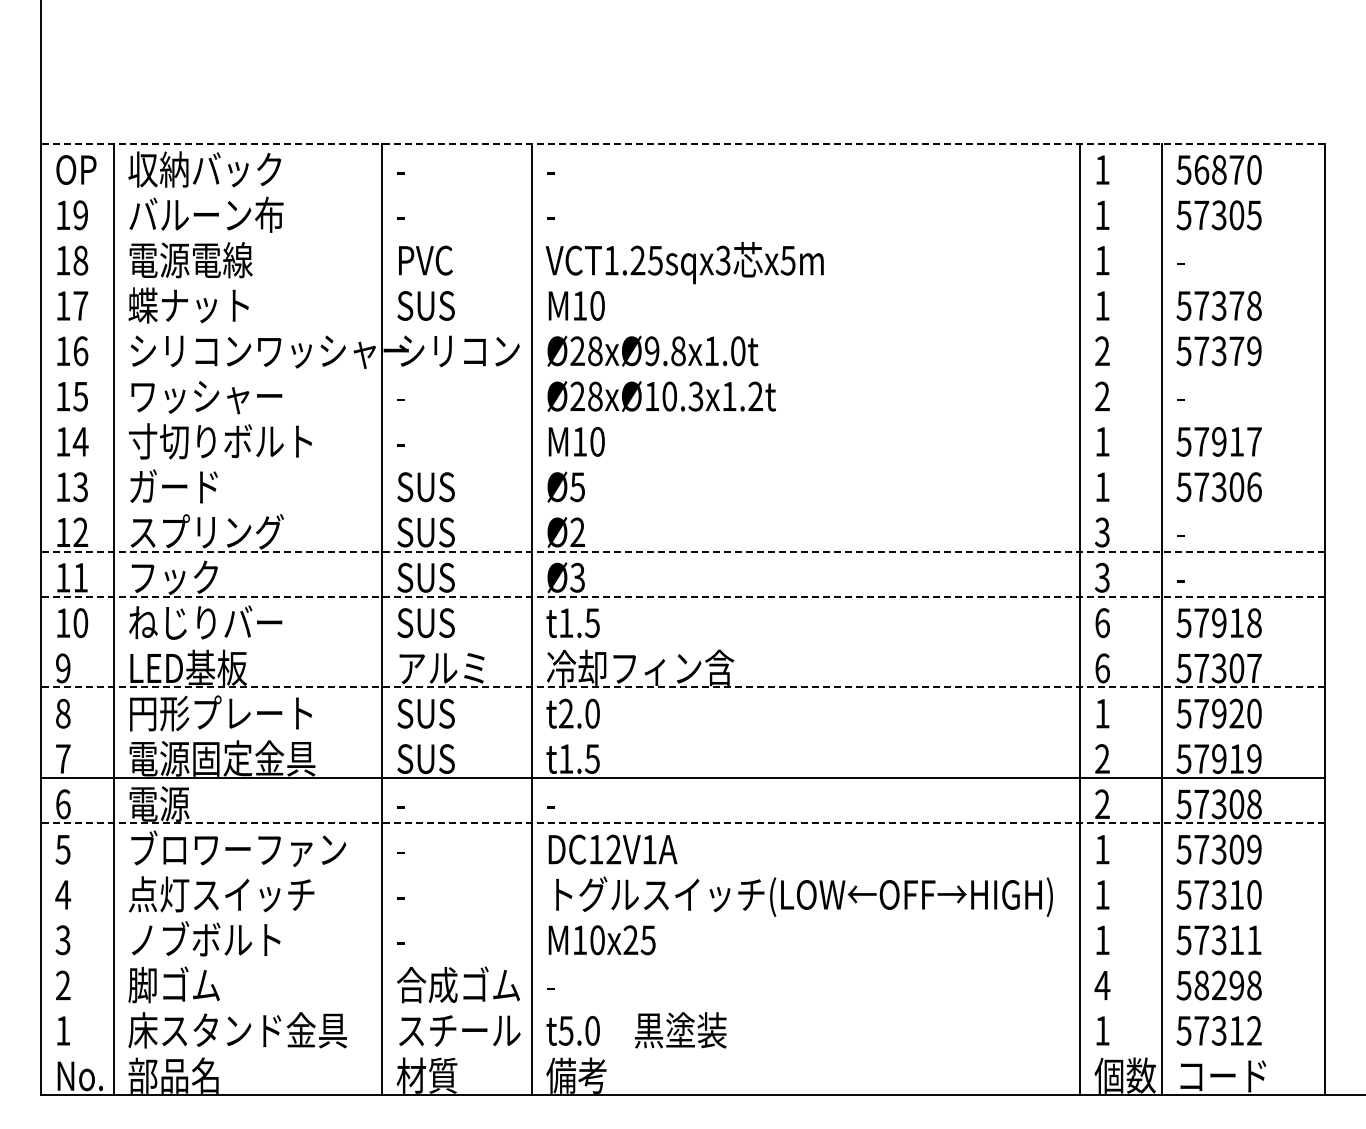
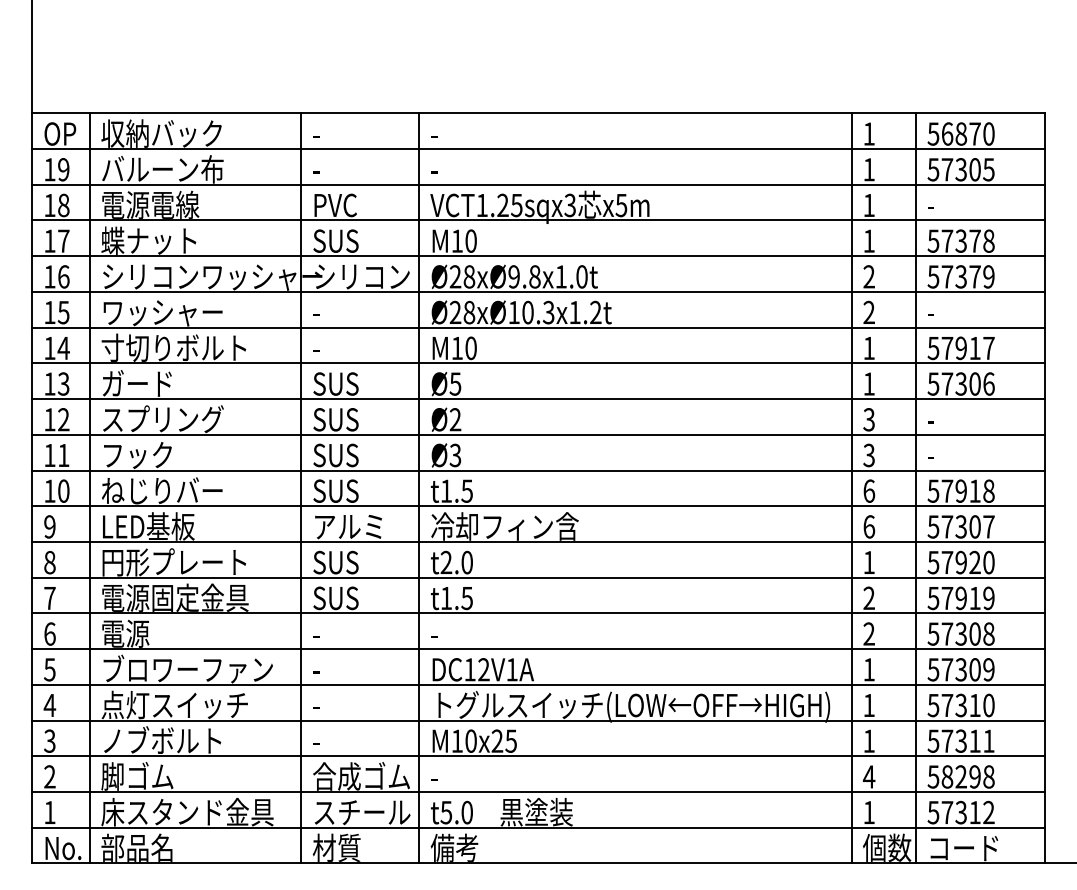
line: (682, 143) -> (538, 113), dashed -> solid
line: (682, 189) -> (538, 149), added
line: (682, 234) -> (538, 184), added
line: (682, 279) -> (538, 220), added
line: (682, 325) -> (538, 256), added
line: (682, 370) -> (538, 292), added
line: (682, 415) -> (538, 327), added
line: (682, 460) -> (538, 363), added
line: (682, 506) -> (538, 399), added
line: (682, 551) -> (538, 434), dashed -> solid
line: (682, 596) -> (538, 470), dashed -> solid
line: (682, 642) -> (538, 506), added
line: (682, 687) -> (538, 541), dashed -> solid
line: (682, 732) -> (538, 577), added
line: (682, 823) -> (538, 649), dashed -> solid
line: (682, 868) -> (538, 684), added
line: (682, 914) -> (538, 720), added
line: (682, 959) -> (538, 756), added
line: (682, 1004) -> (538, 791), added
line: (682, 1049) -> (538, 827), added

